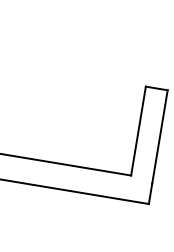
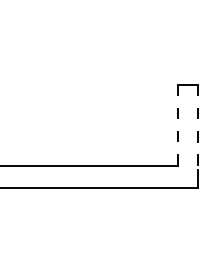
line: (138, 131) -> (177, 125), solid -> dashed
line: (159, 137) -> (197, 127), solid -> dashed

